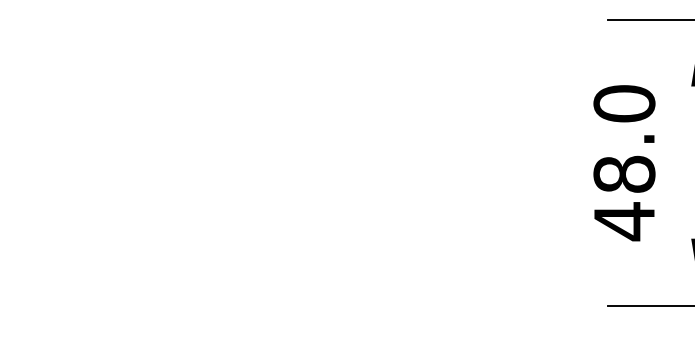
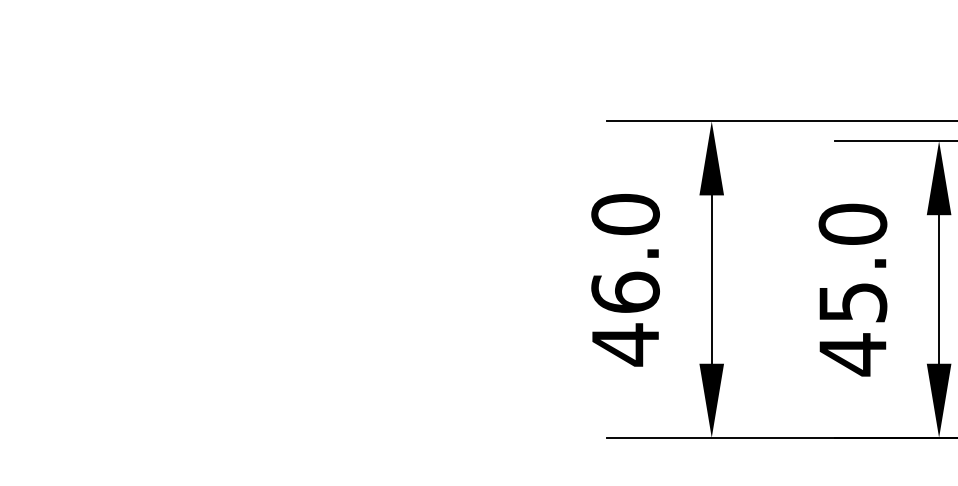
text: (624, 173) -> (625, 291), 48.0 -> 46.0

